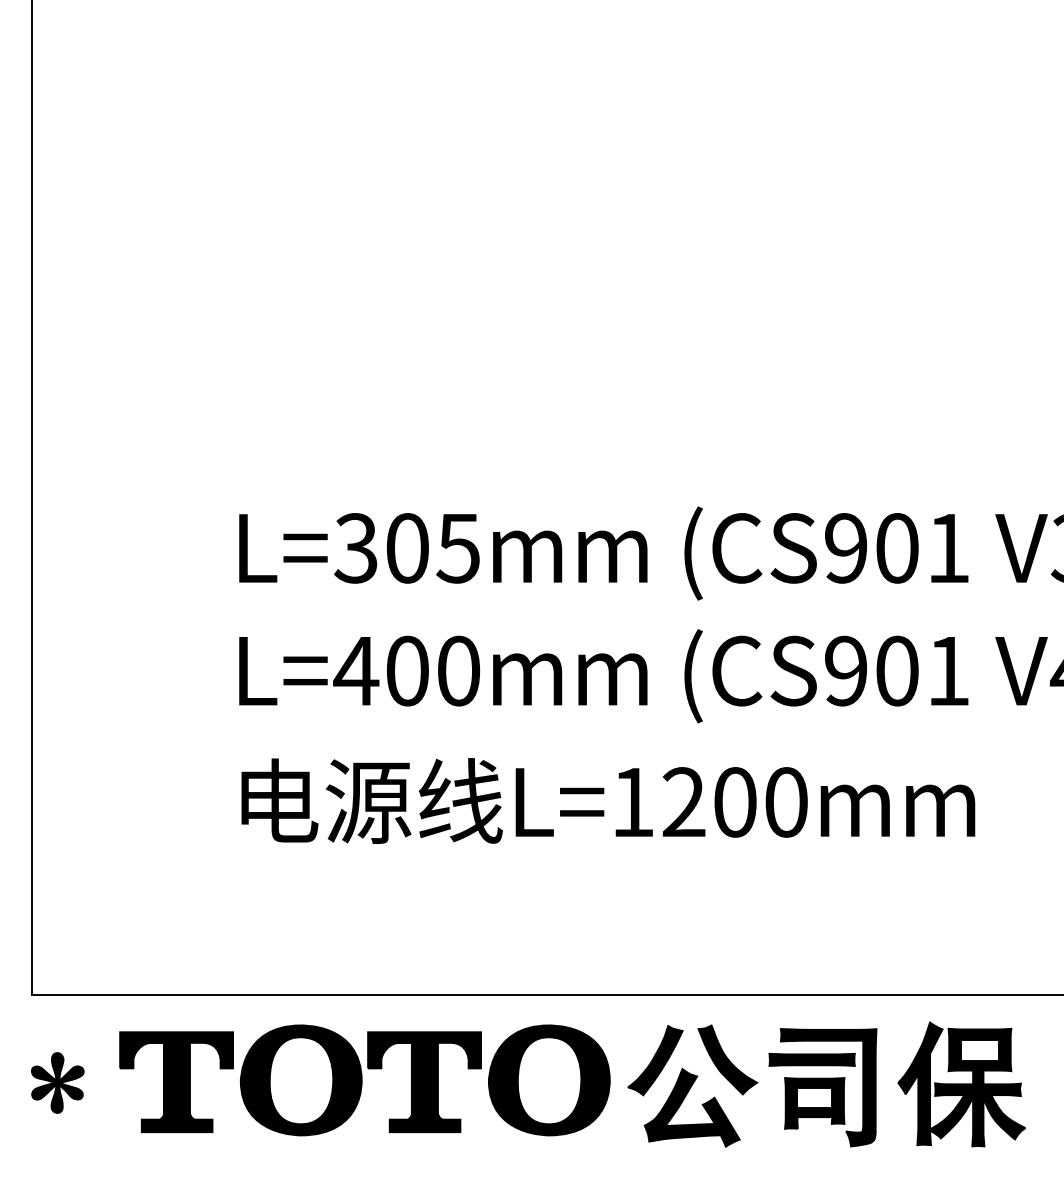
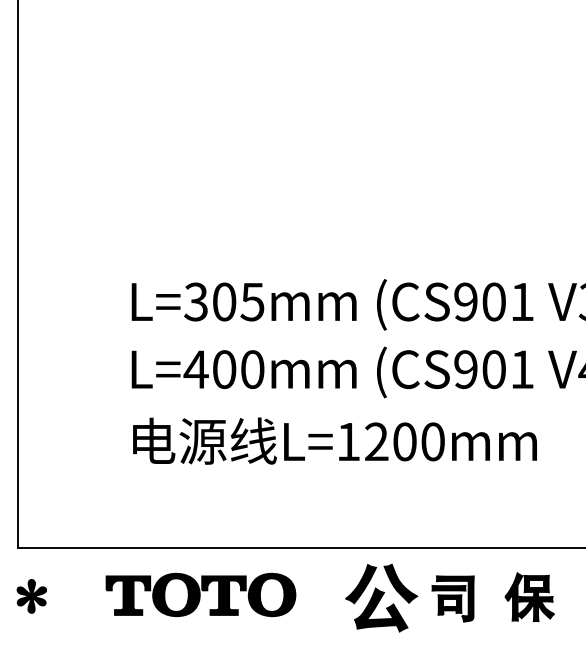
part: (364, 1079) -> (200, 594), size x0.7
part: (961, 1084) -> (529, 597), size x0.7
part: (821, 1086) -> (452, 598), size x0.7

